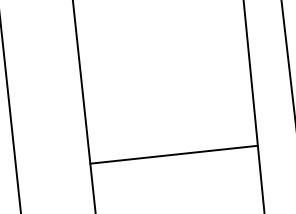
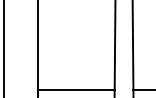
line: (172, 154) -> (75, 89), moved

